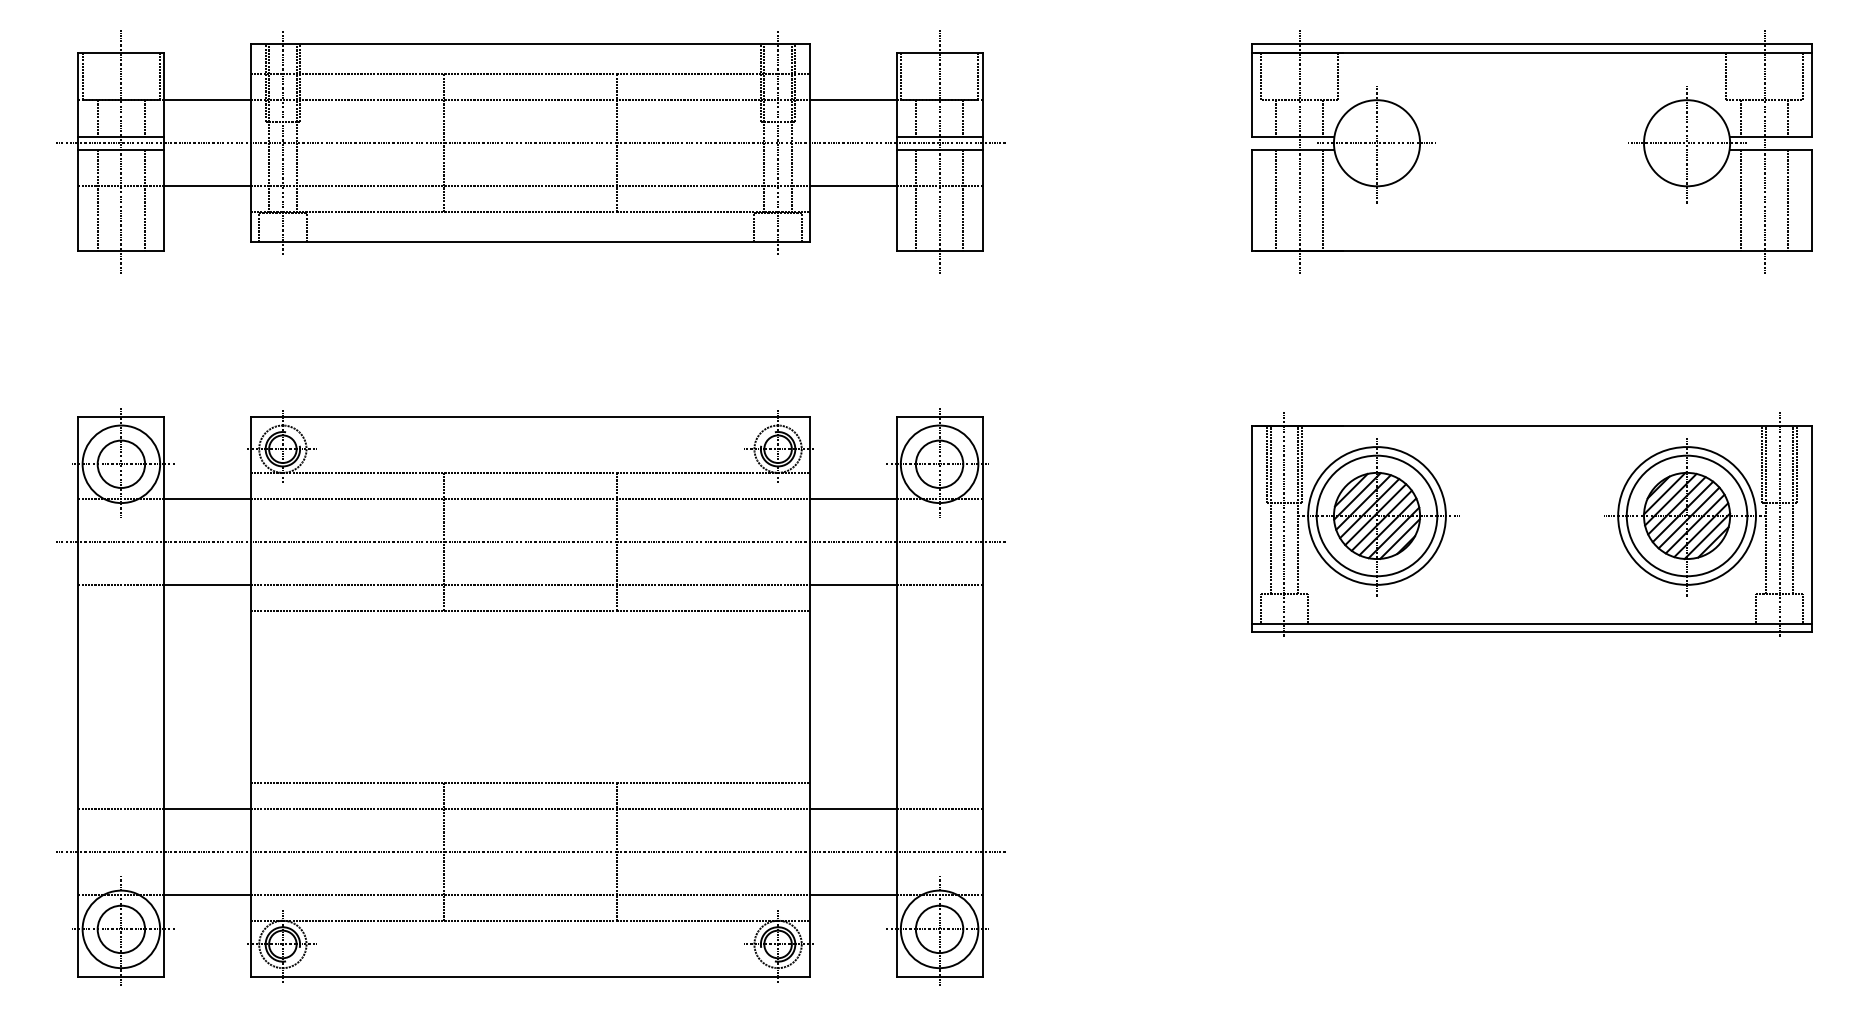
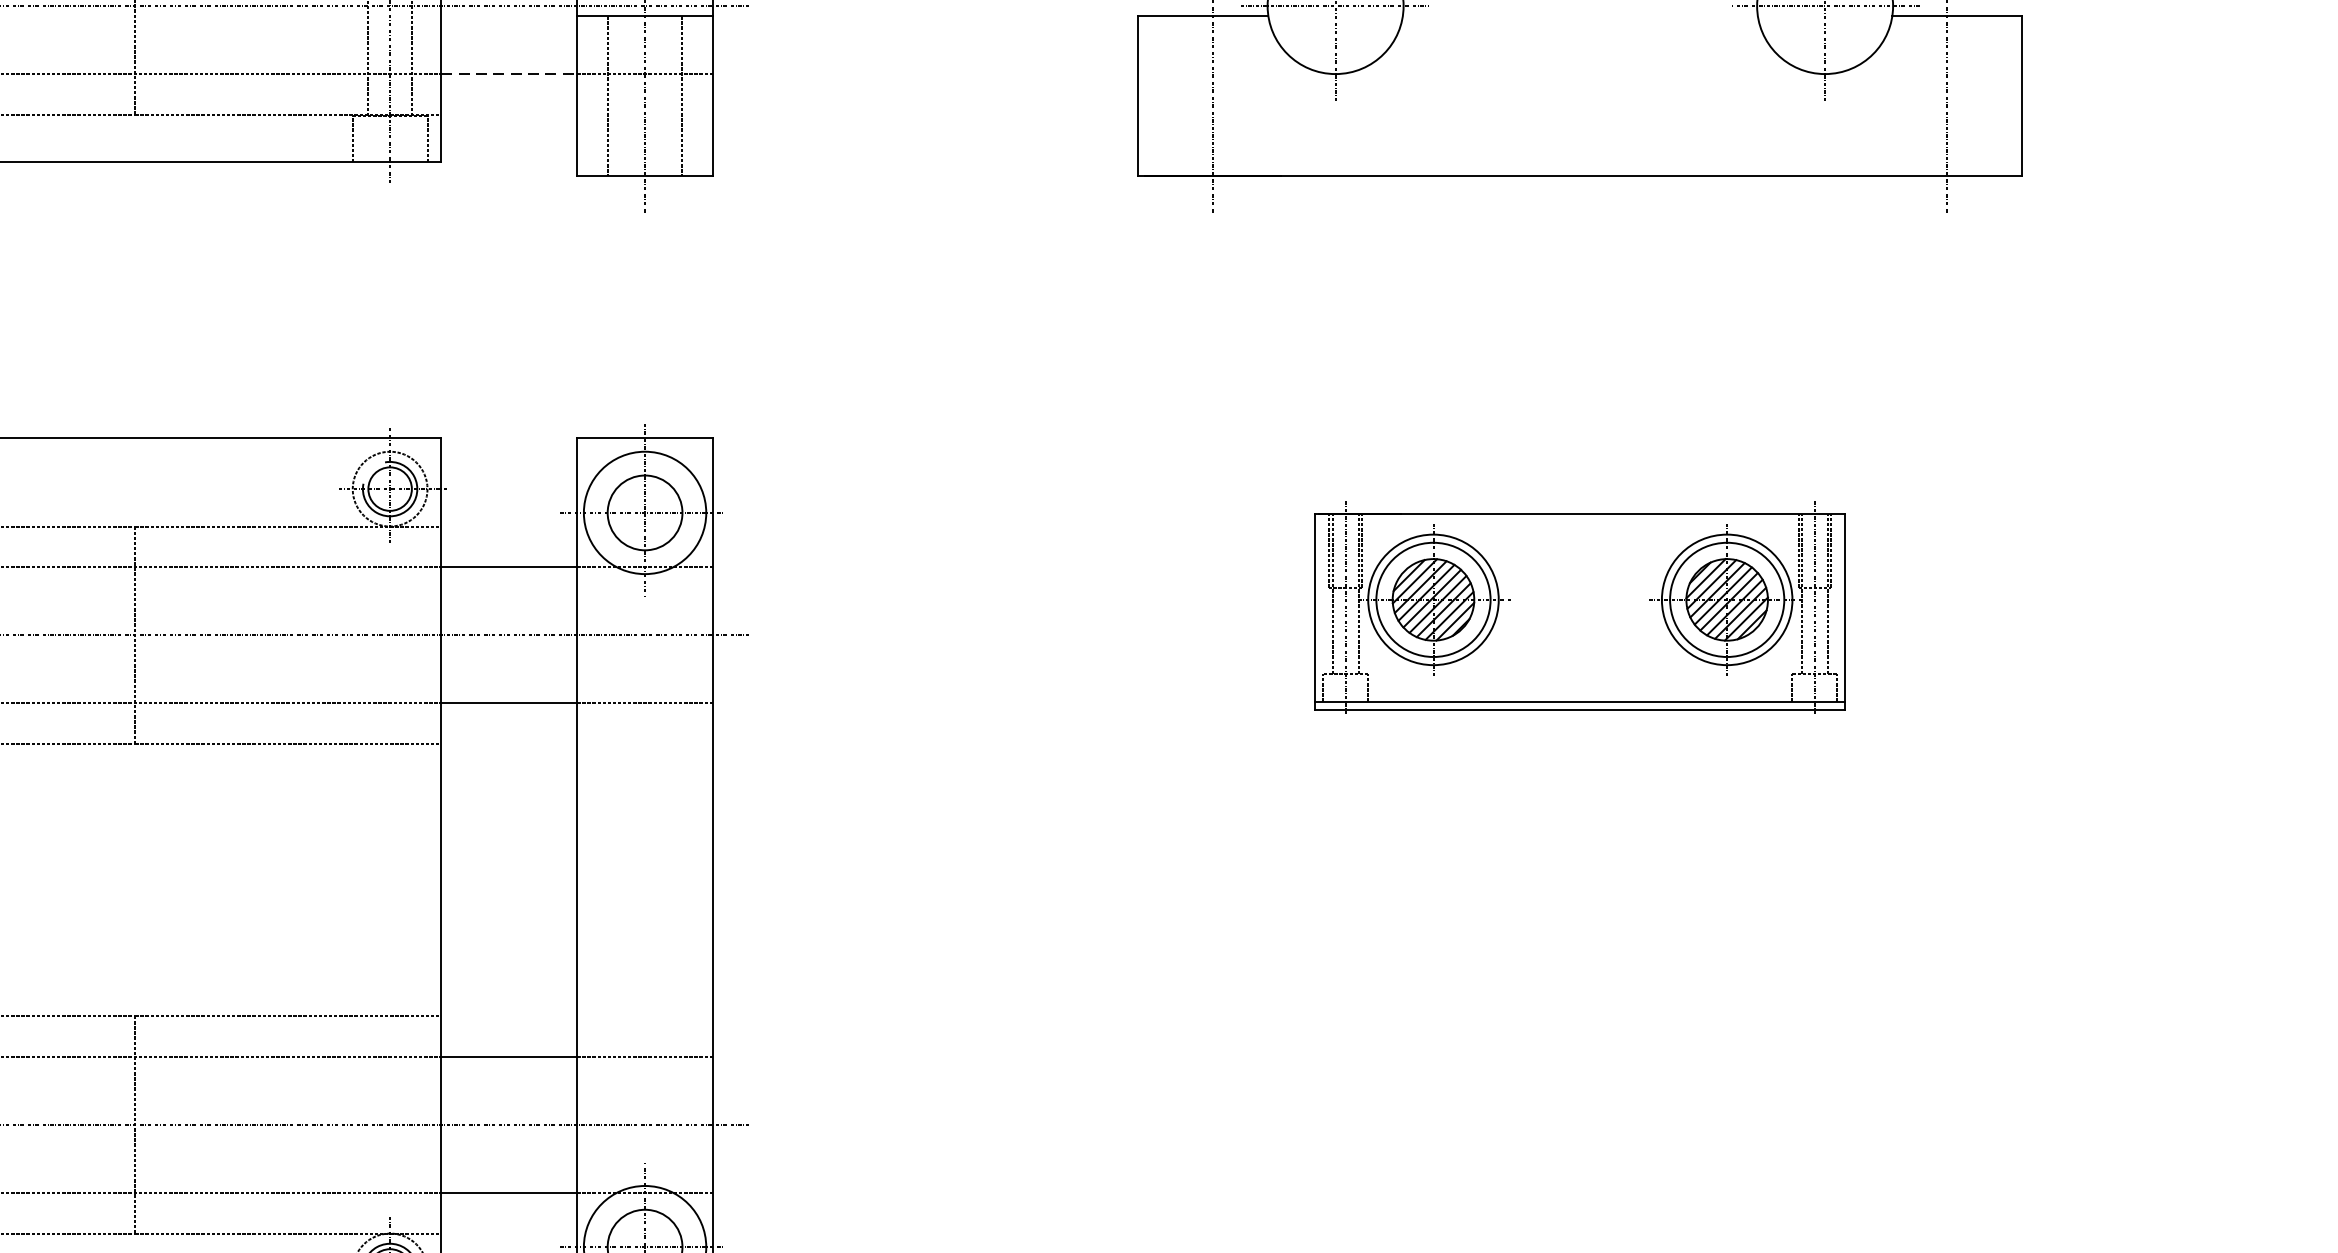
line: (853, 186) -> (509, 74), solid -> dashed
line: (1275, 199) -> (1175, 94), removed
line: (1323, 199) -> (1251, 94), removed
line: (1740, 199) -> (1909, 94), removed
line: (1788, 199) -> (1985, 94), removed
part: (1531, 524) -> (1579, 607), size x0.6

